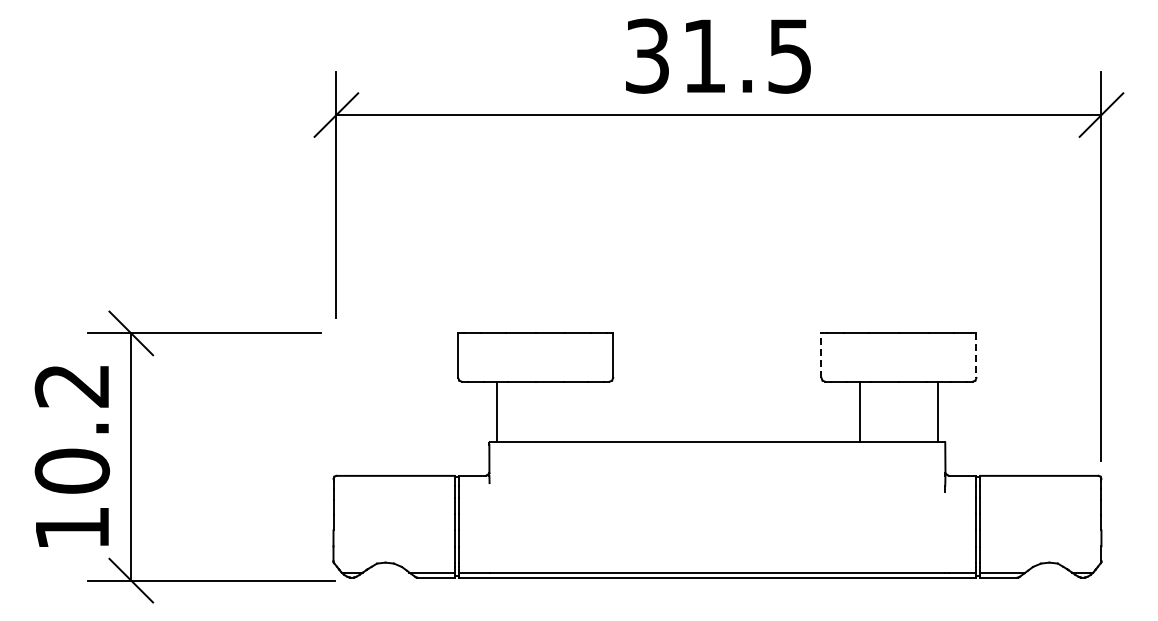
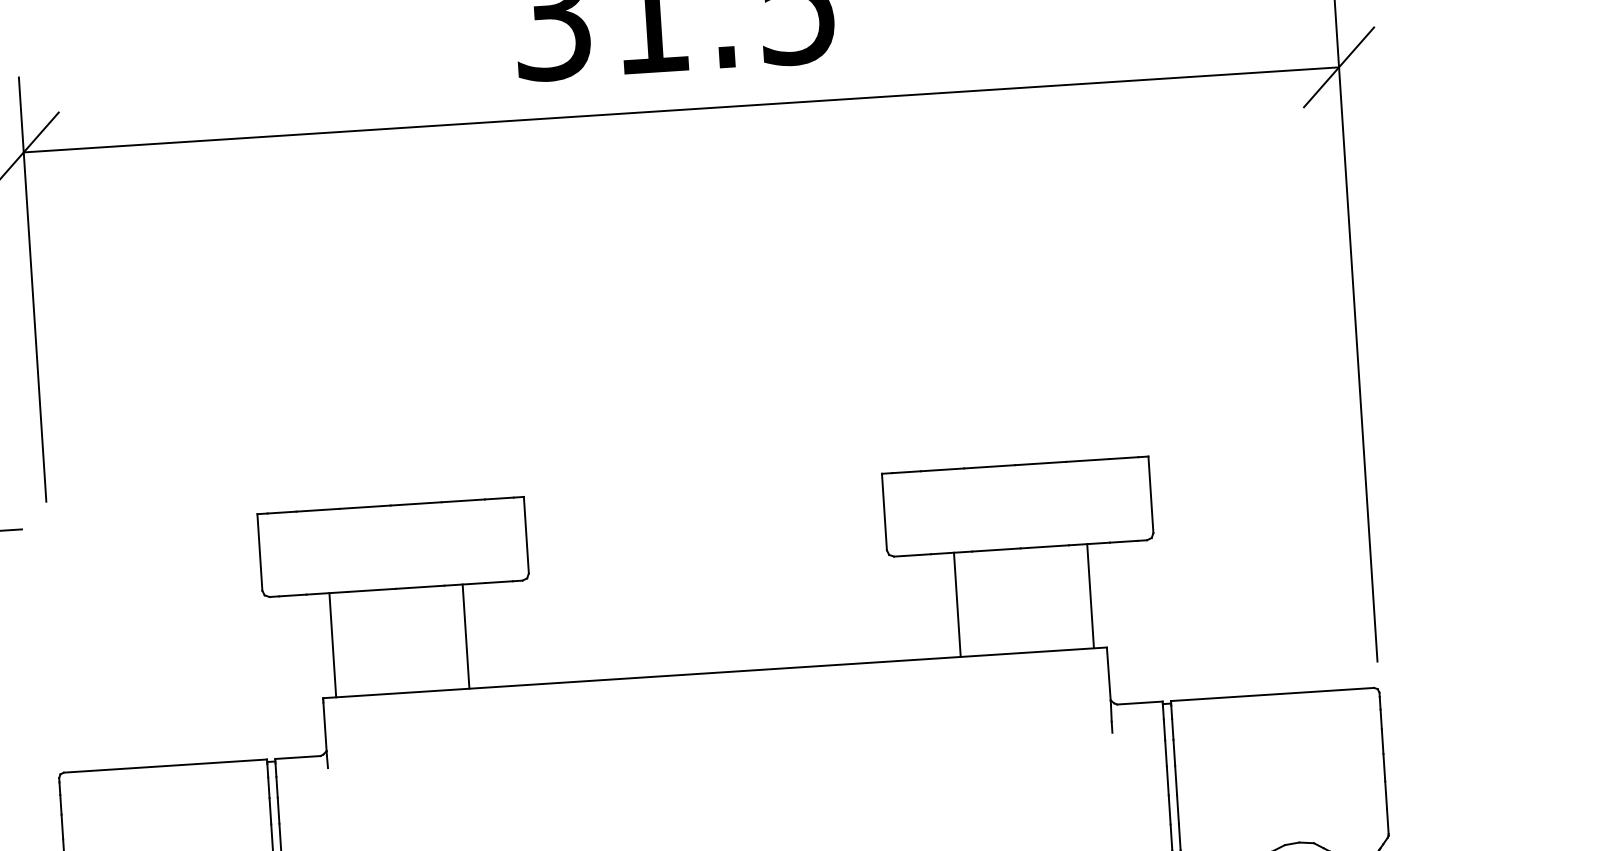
line: (821, 355) -> (884, 511), dashed -> solid
line: (976, 356) -> (1151, 496), dashed -> solid
line: (574, 411) -> (466, 635), added

